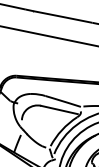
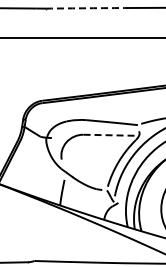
arc: (62, 17) -> (88, 8), solid -> dashed
line: (59, 110) -> (110, 135), solid -> dashed

